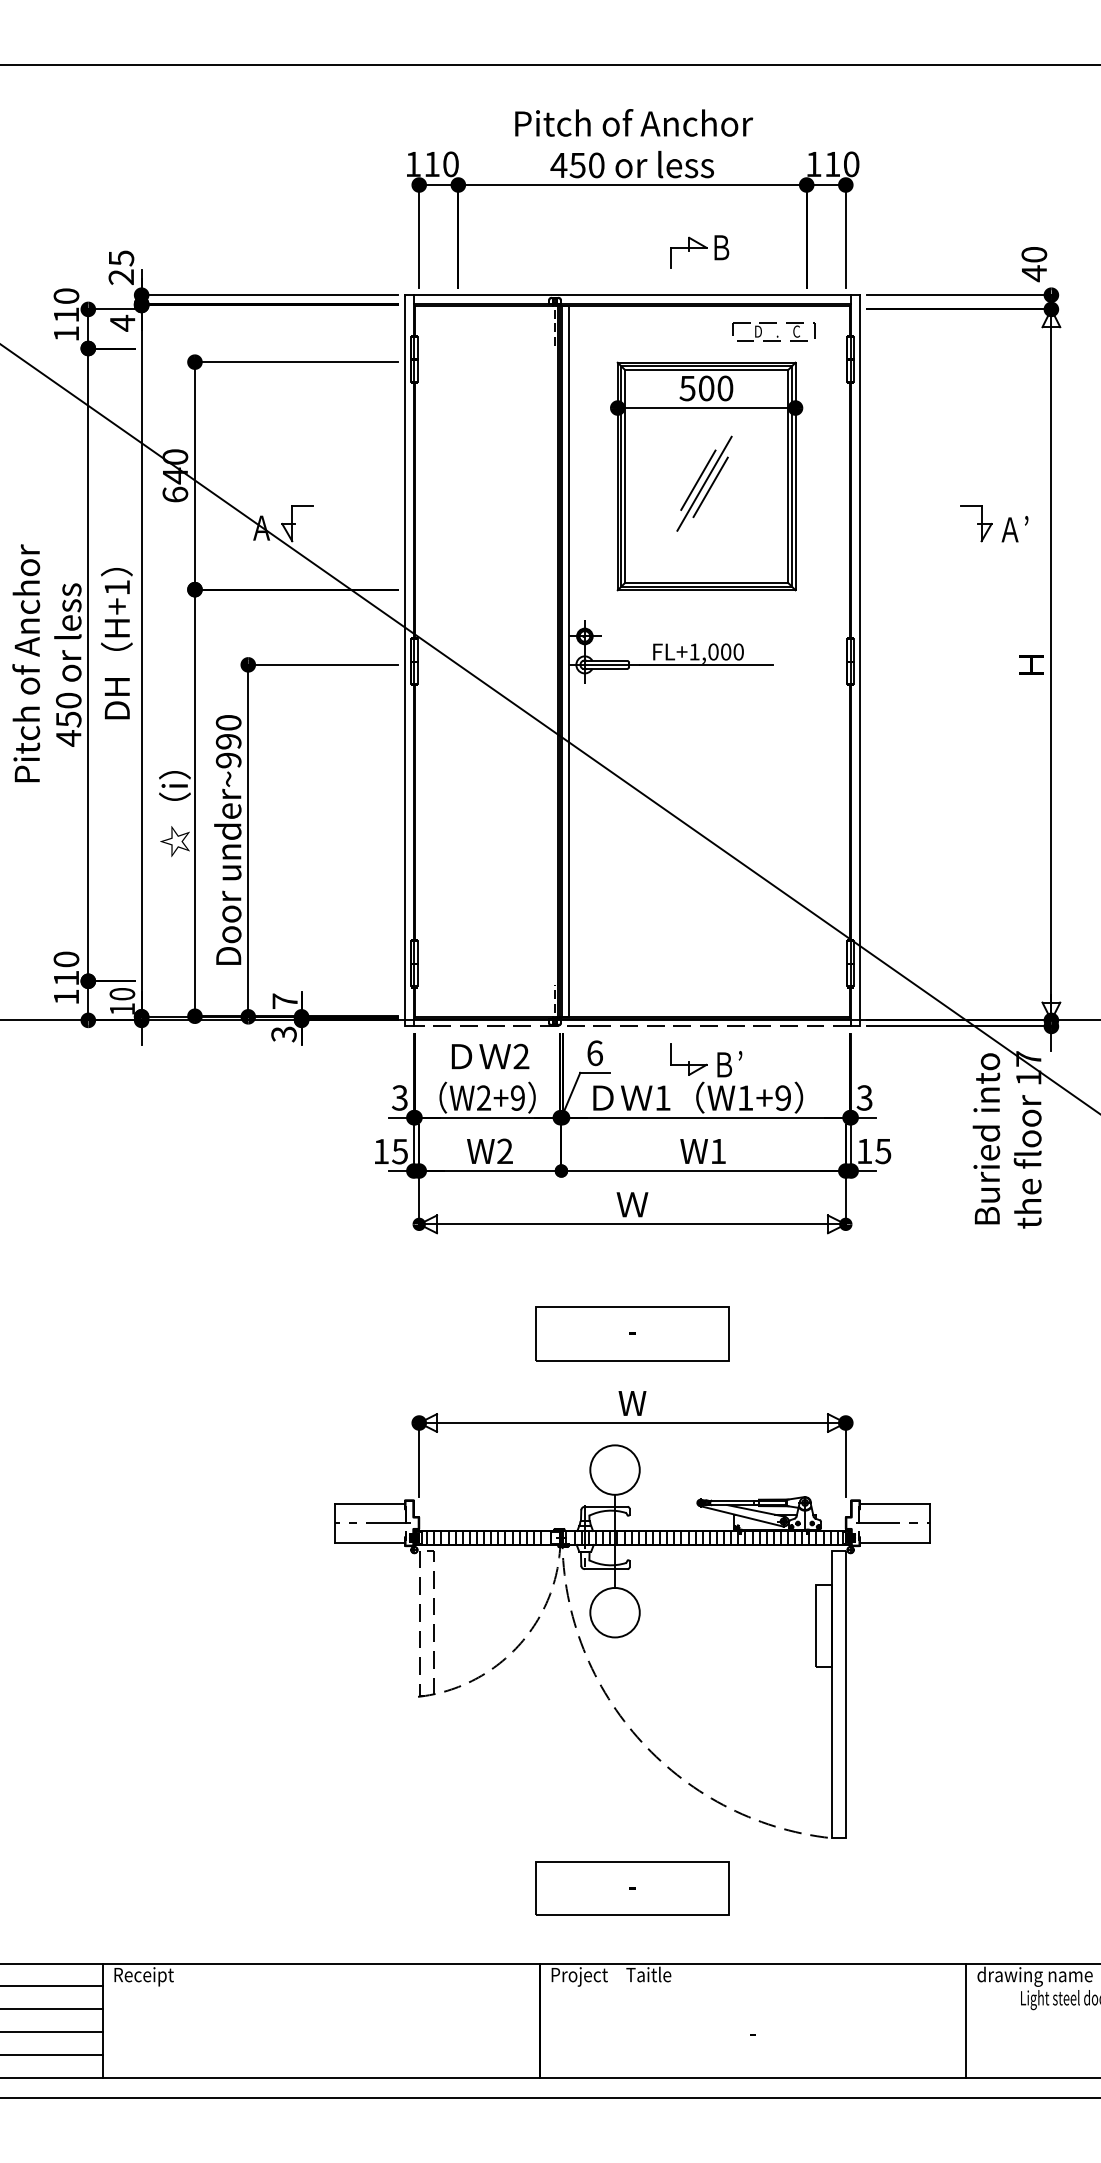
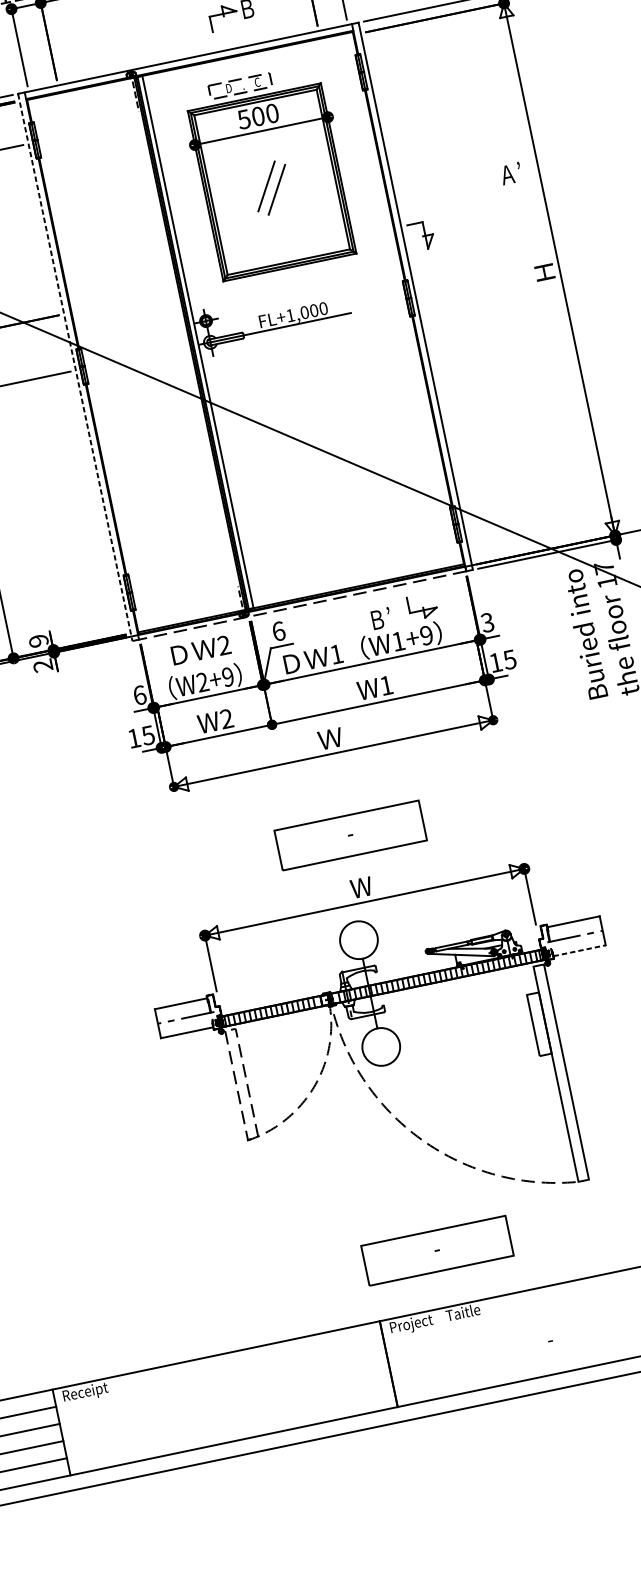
part: (773, 331) -> (240, 85), moved
line: (704, 483) -> (271, 187), removed
part: (976, 523) -> (421, 236), moved
line: (405, 661) -> (75, 367), solid -> dashed
text: (284, 1001) -> (38, 641), 7 -> 9
text: (283, 1034) -> (42, 666), 3 -> 2
part: (688, 1059) -> (422, 606), moved
text: (399, 1097) -> (139, 695), 3 -> 6
line: (894, 1542) -> (579, 950), solid -> dashed

